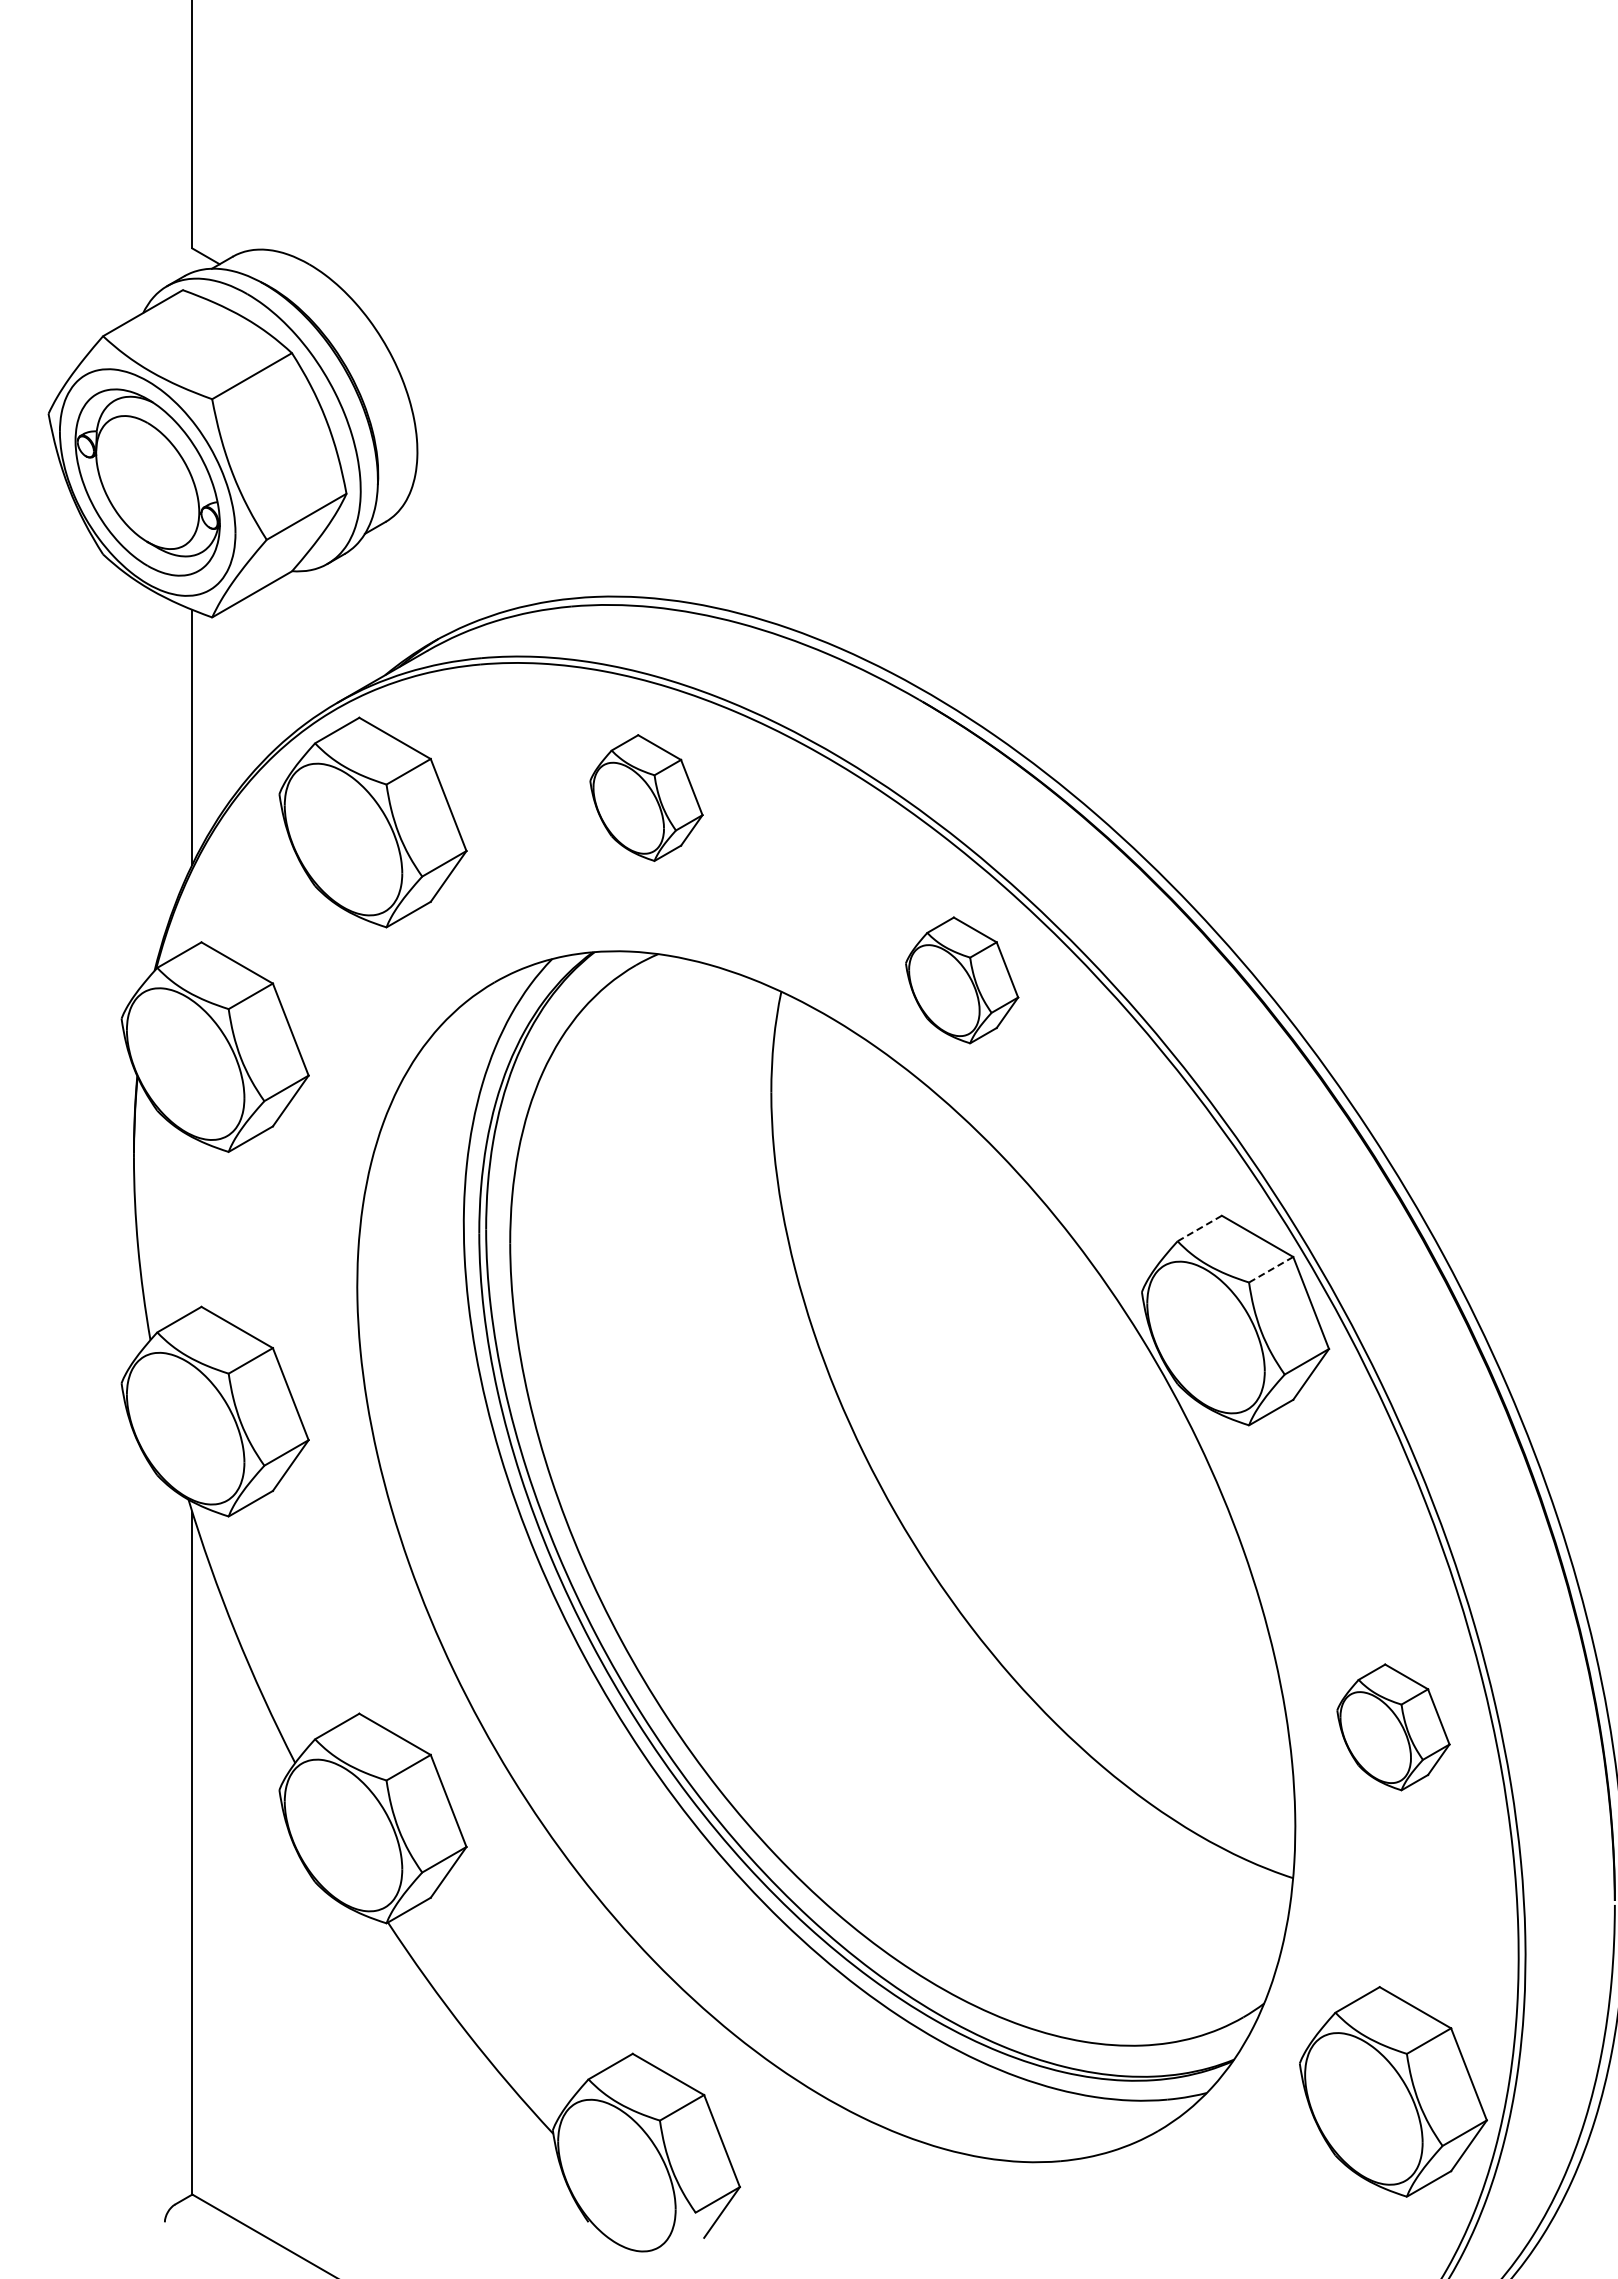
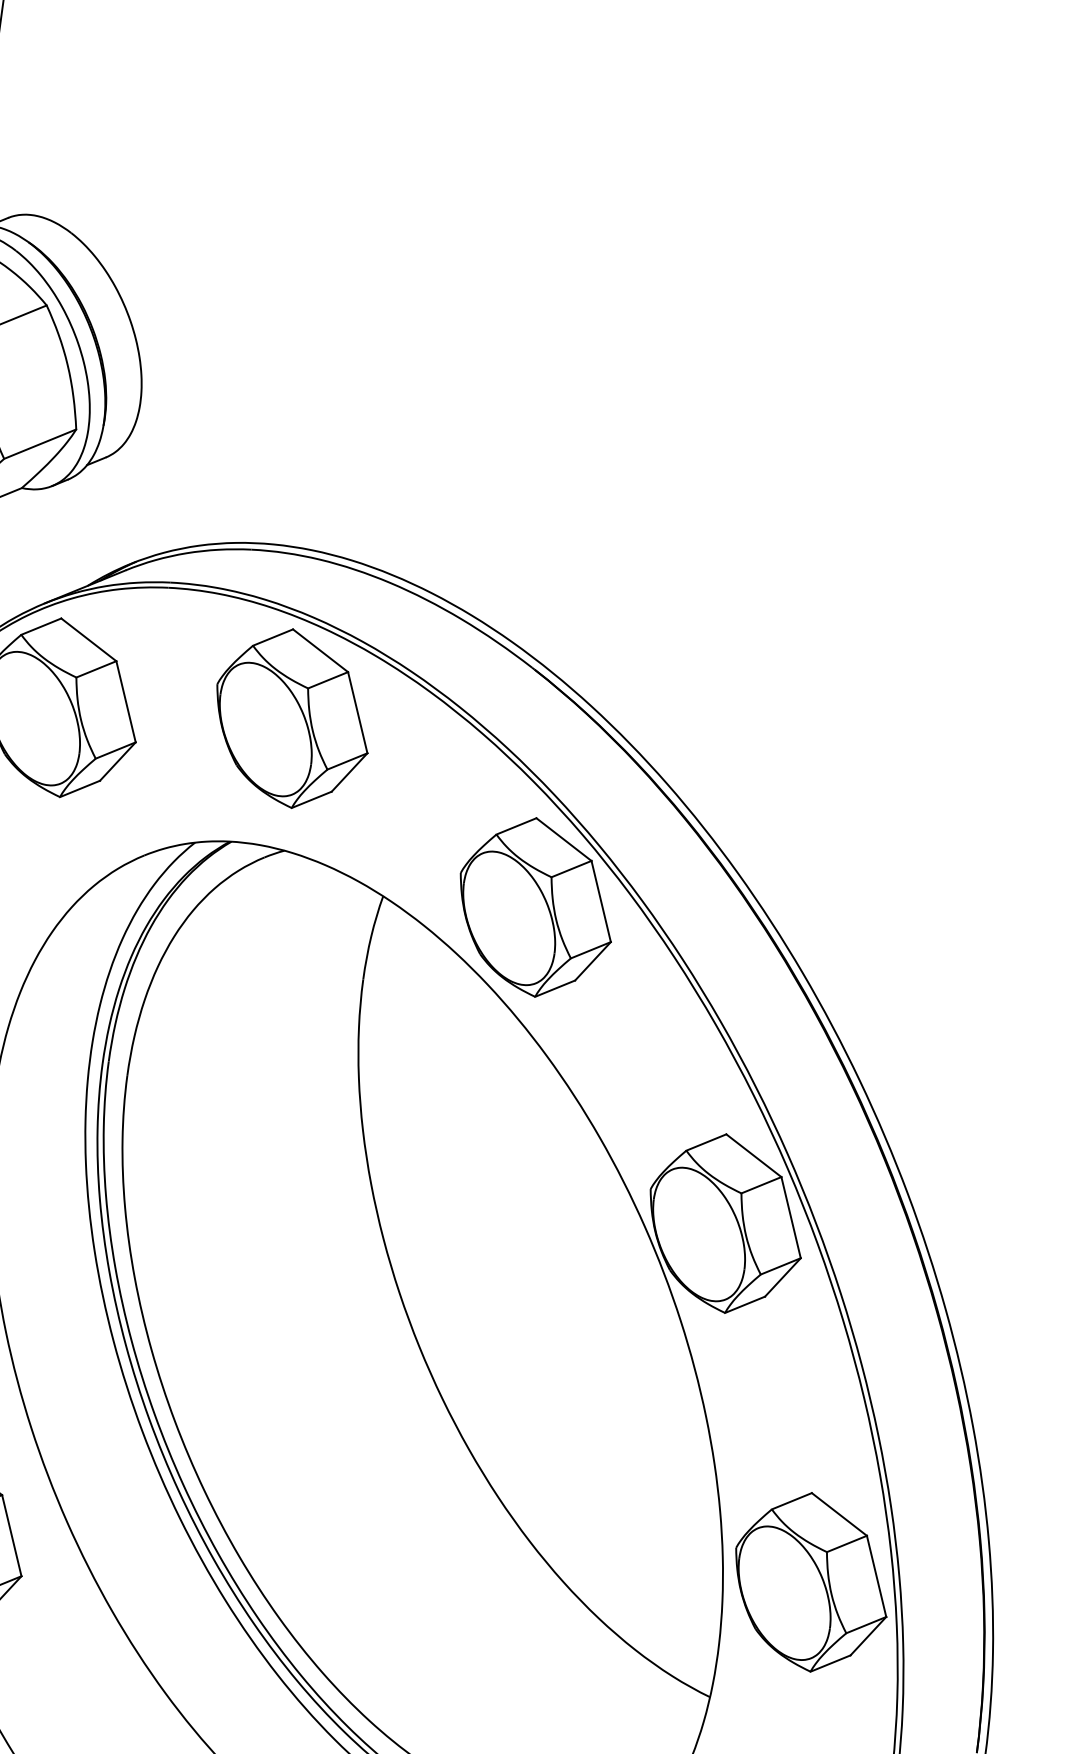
part: (646, 797) -> (292, 718), size x1.67
part: (961, 980) -> (535, 907), size x1.67
line: (1199, 1228) -> (706, 1142), dashed -> solid
line: (1271, 1269) -> (761, 1185), dashed -> solid
part: (1393, 1727) -> (811, 1582), size x1.67

